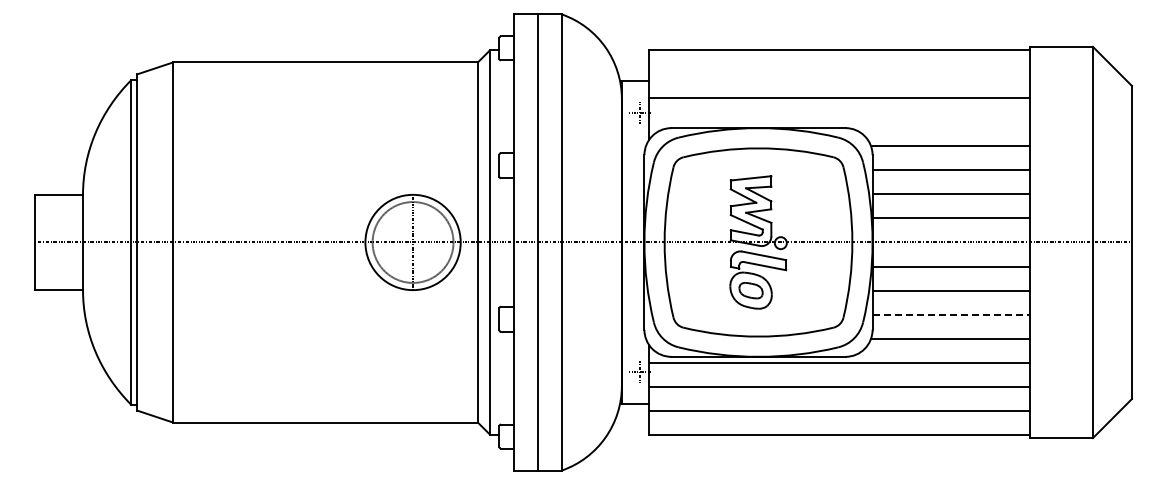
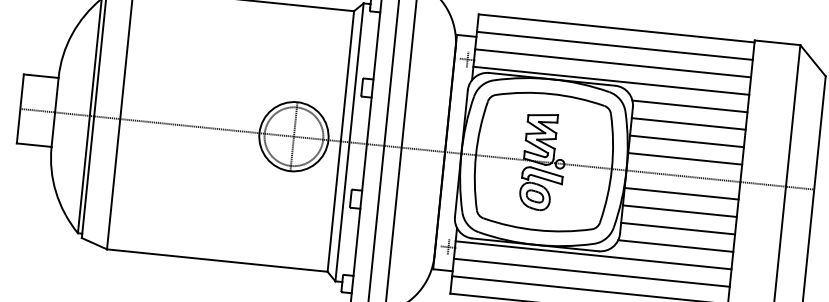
line: (838, 73) -> (614, 45), added
line: (838, 121) -> (610, 80), added
line: (951, 314) -> (678, 228), dashed -> solid

